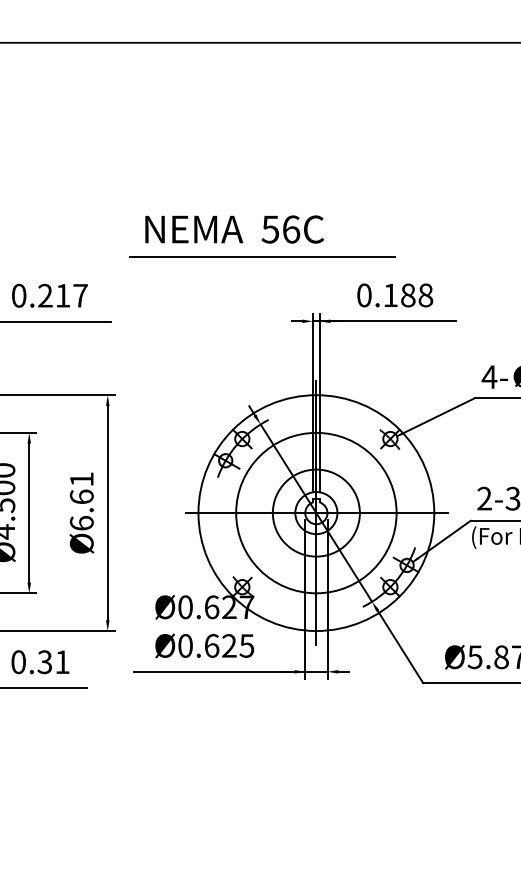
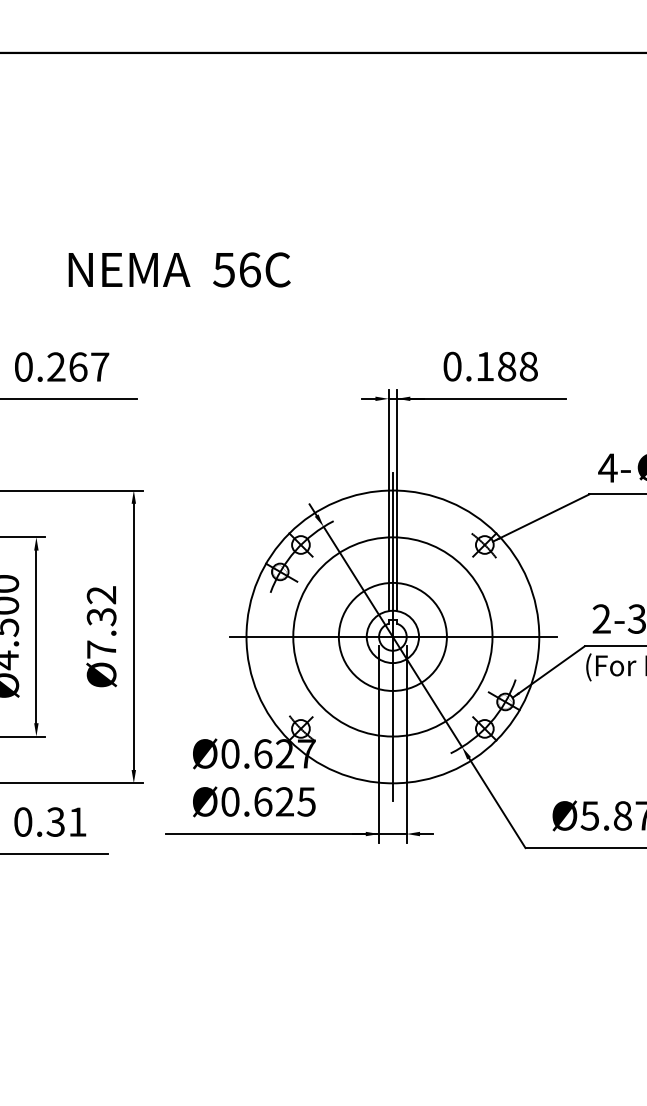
text: (234, 229) -> (179, 269), moved
line: (262, 257) -> (325, 319), removed
text: (63, 295) -> (78, 366), 0.217 -> 0.267
text: (81, 501) -> (101, 622), Ø6.61 -> Ø7.32

